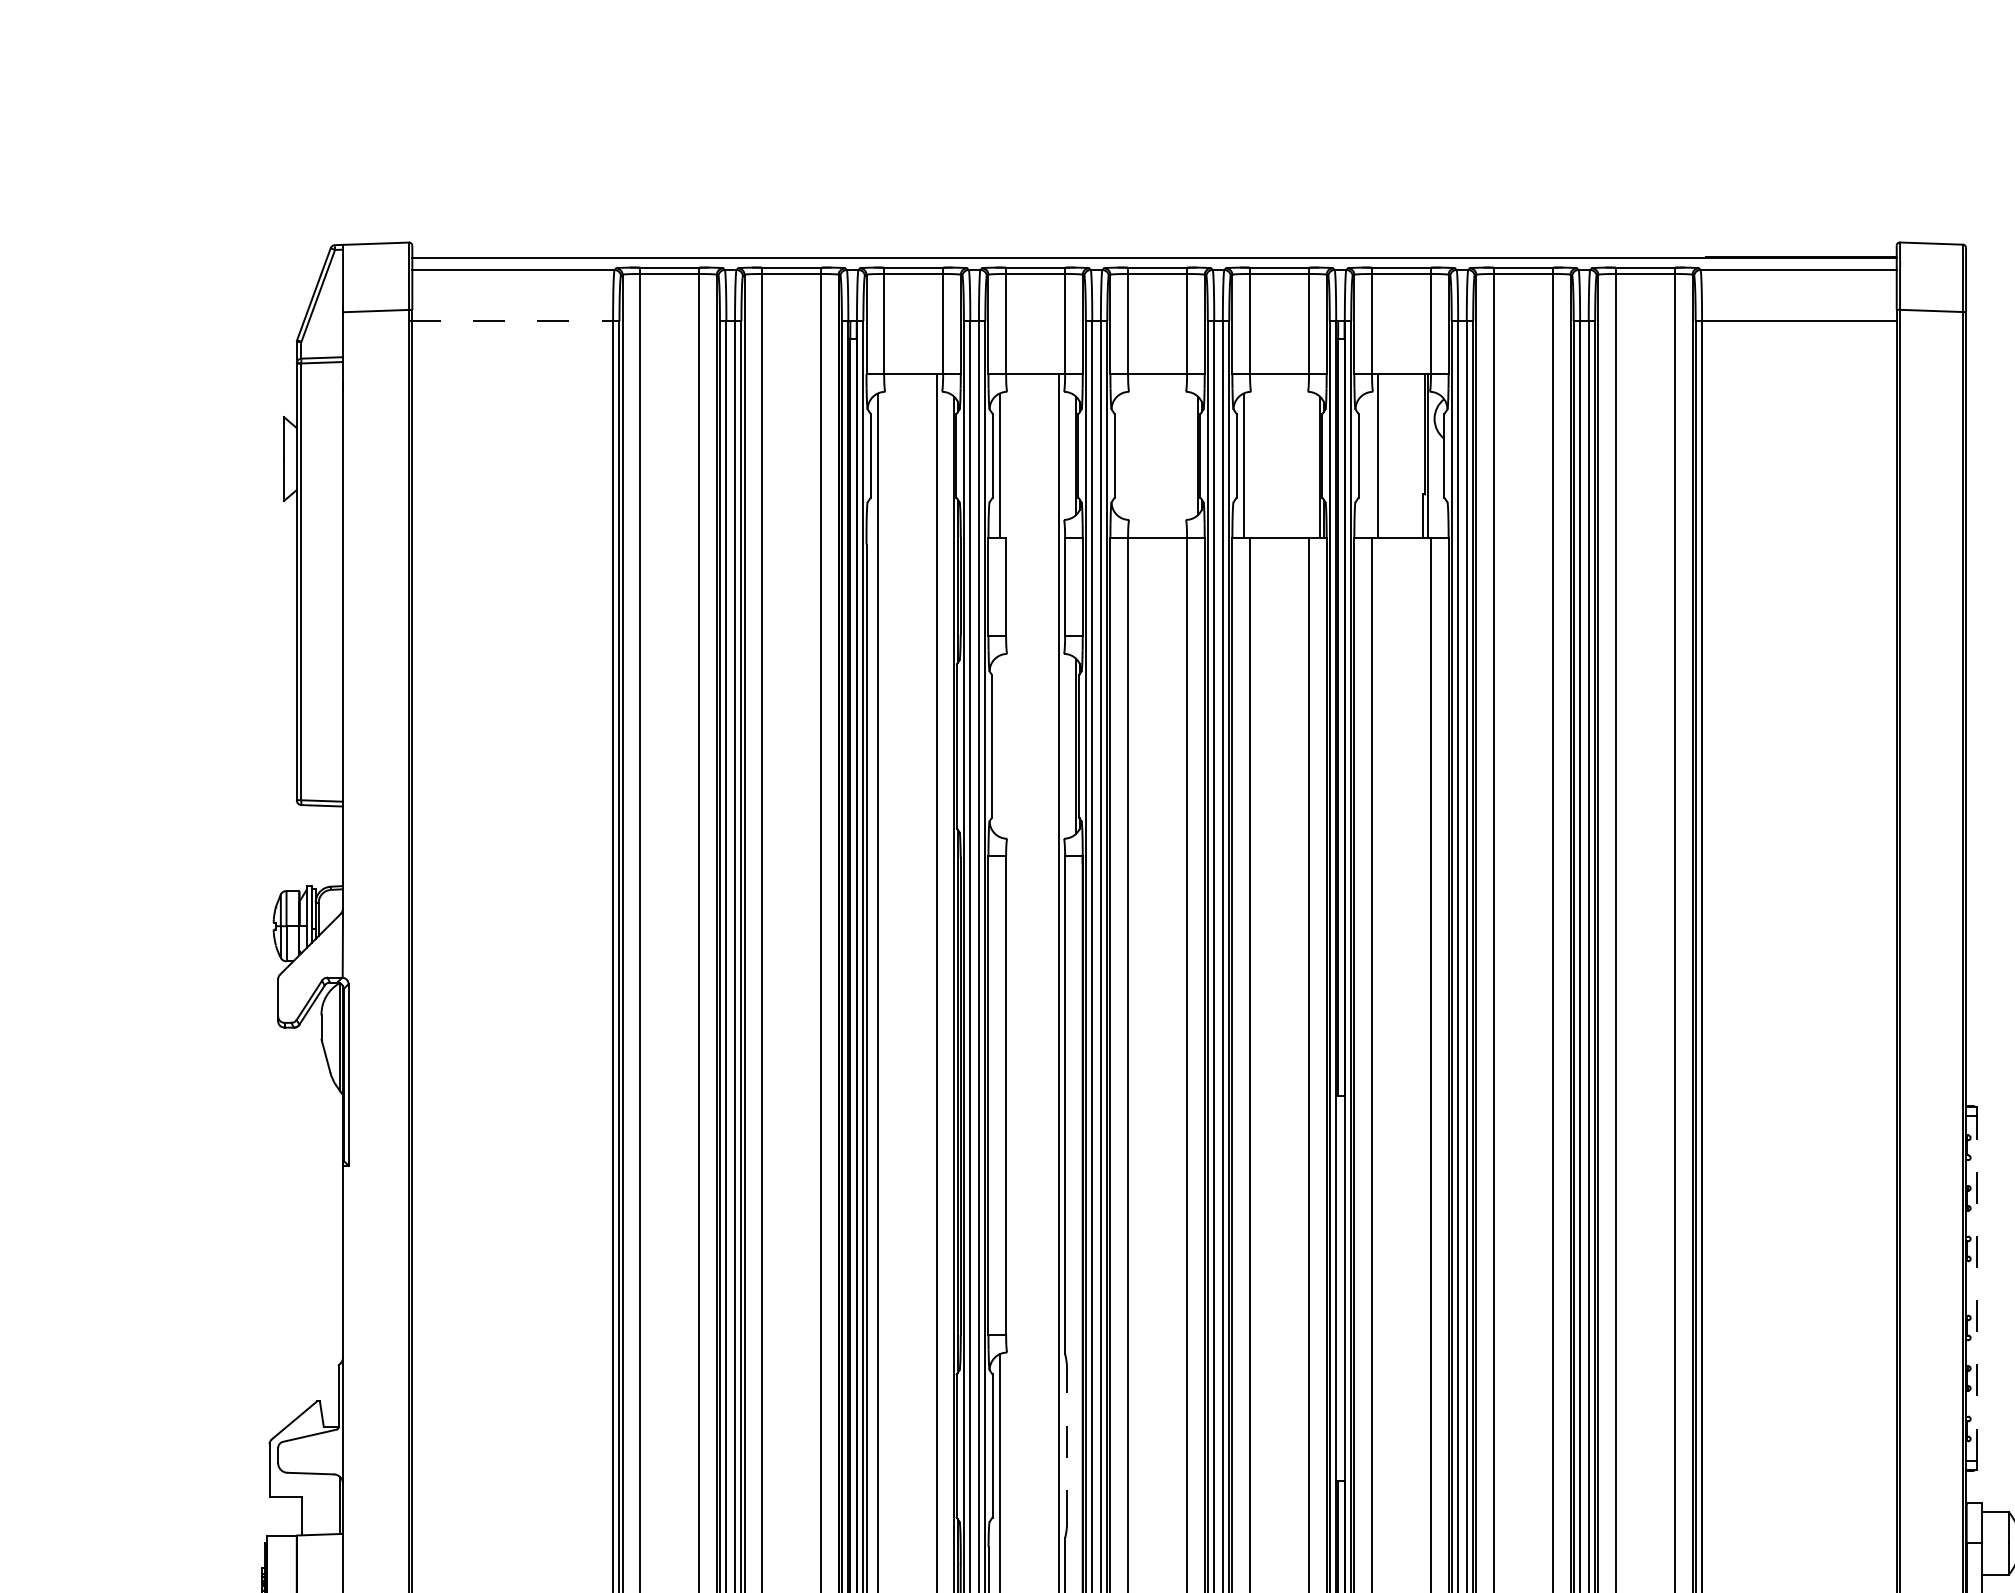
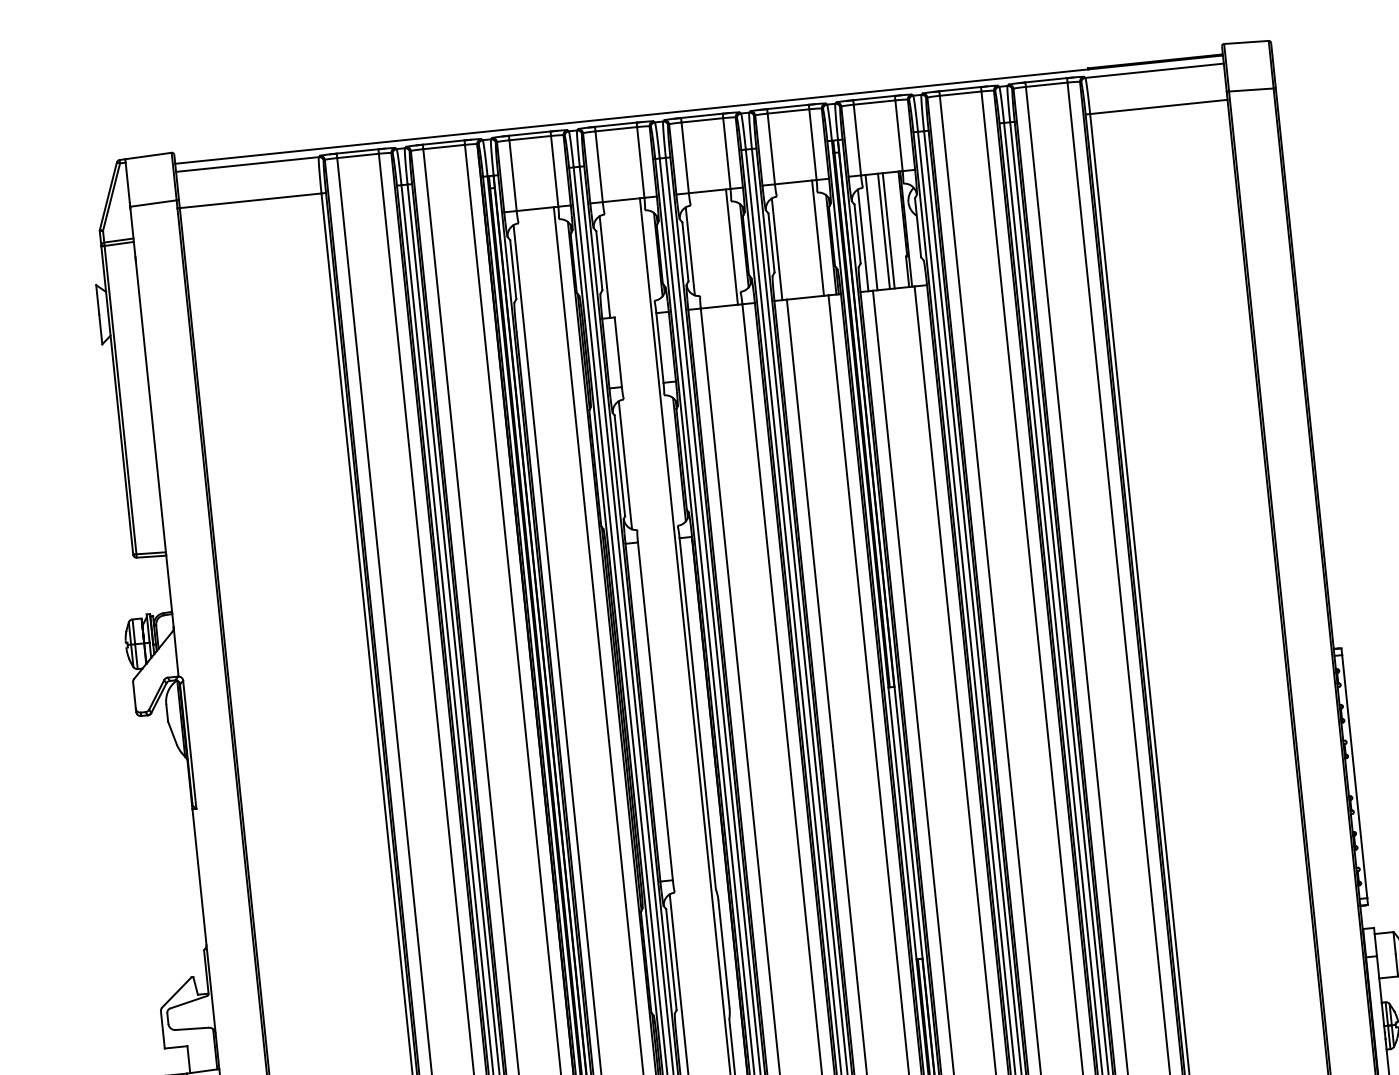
line: (511, 321) -> (249, 201), dashed -> solid
line: (1121, 455) -> (690, 251), added
line: (1180, 455) -> (731, 246), added
line: (1302, 455) -> (817, 237), added
line: (1396, 455) -> (884, 231), added
line: (1402, 455) -> (888, 230), added
line: (1365, 465) -> (863, 240), added
line: (999, 746) -> (625, 465), added
line: (1976, 1287) -> (1354, 776), dashed -> solid
line: (1067, 1446) -> (724, 954), dashed -> solid

